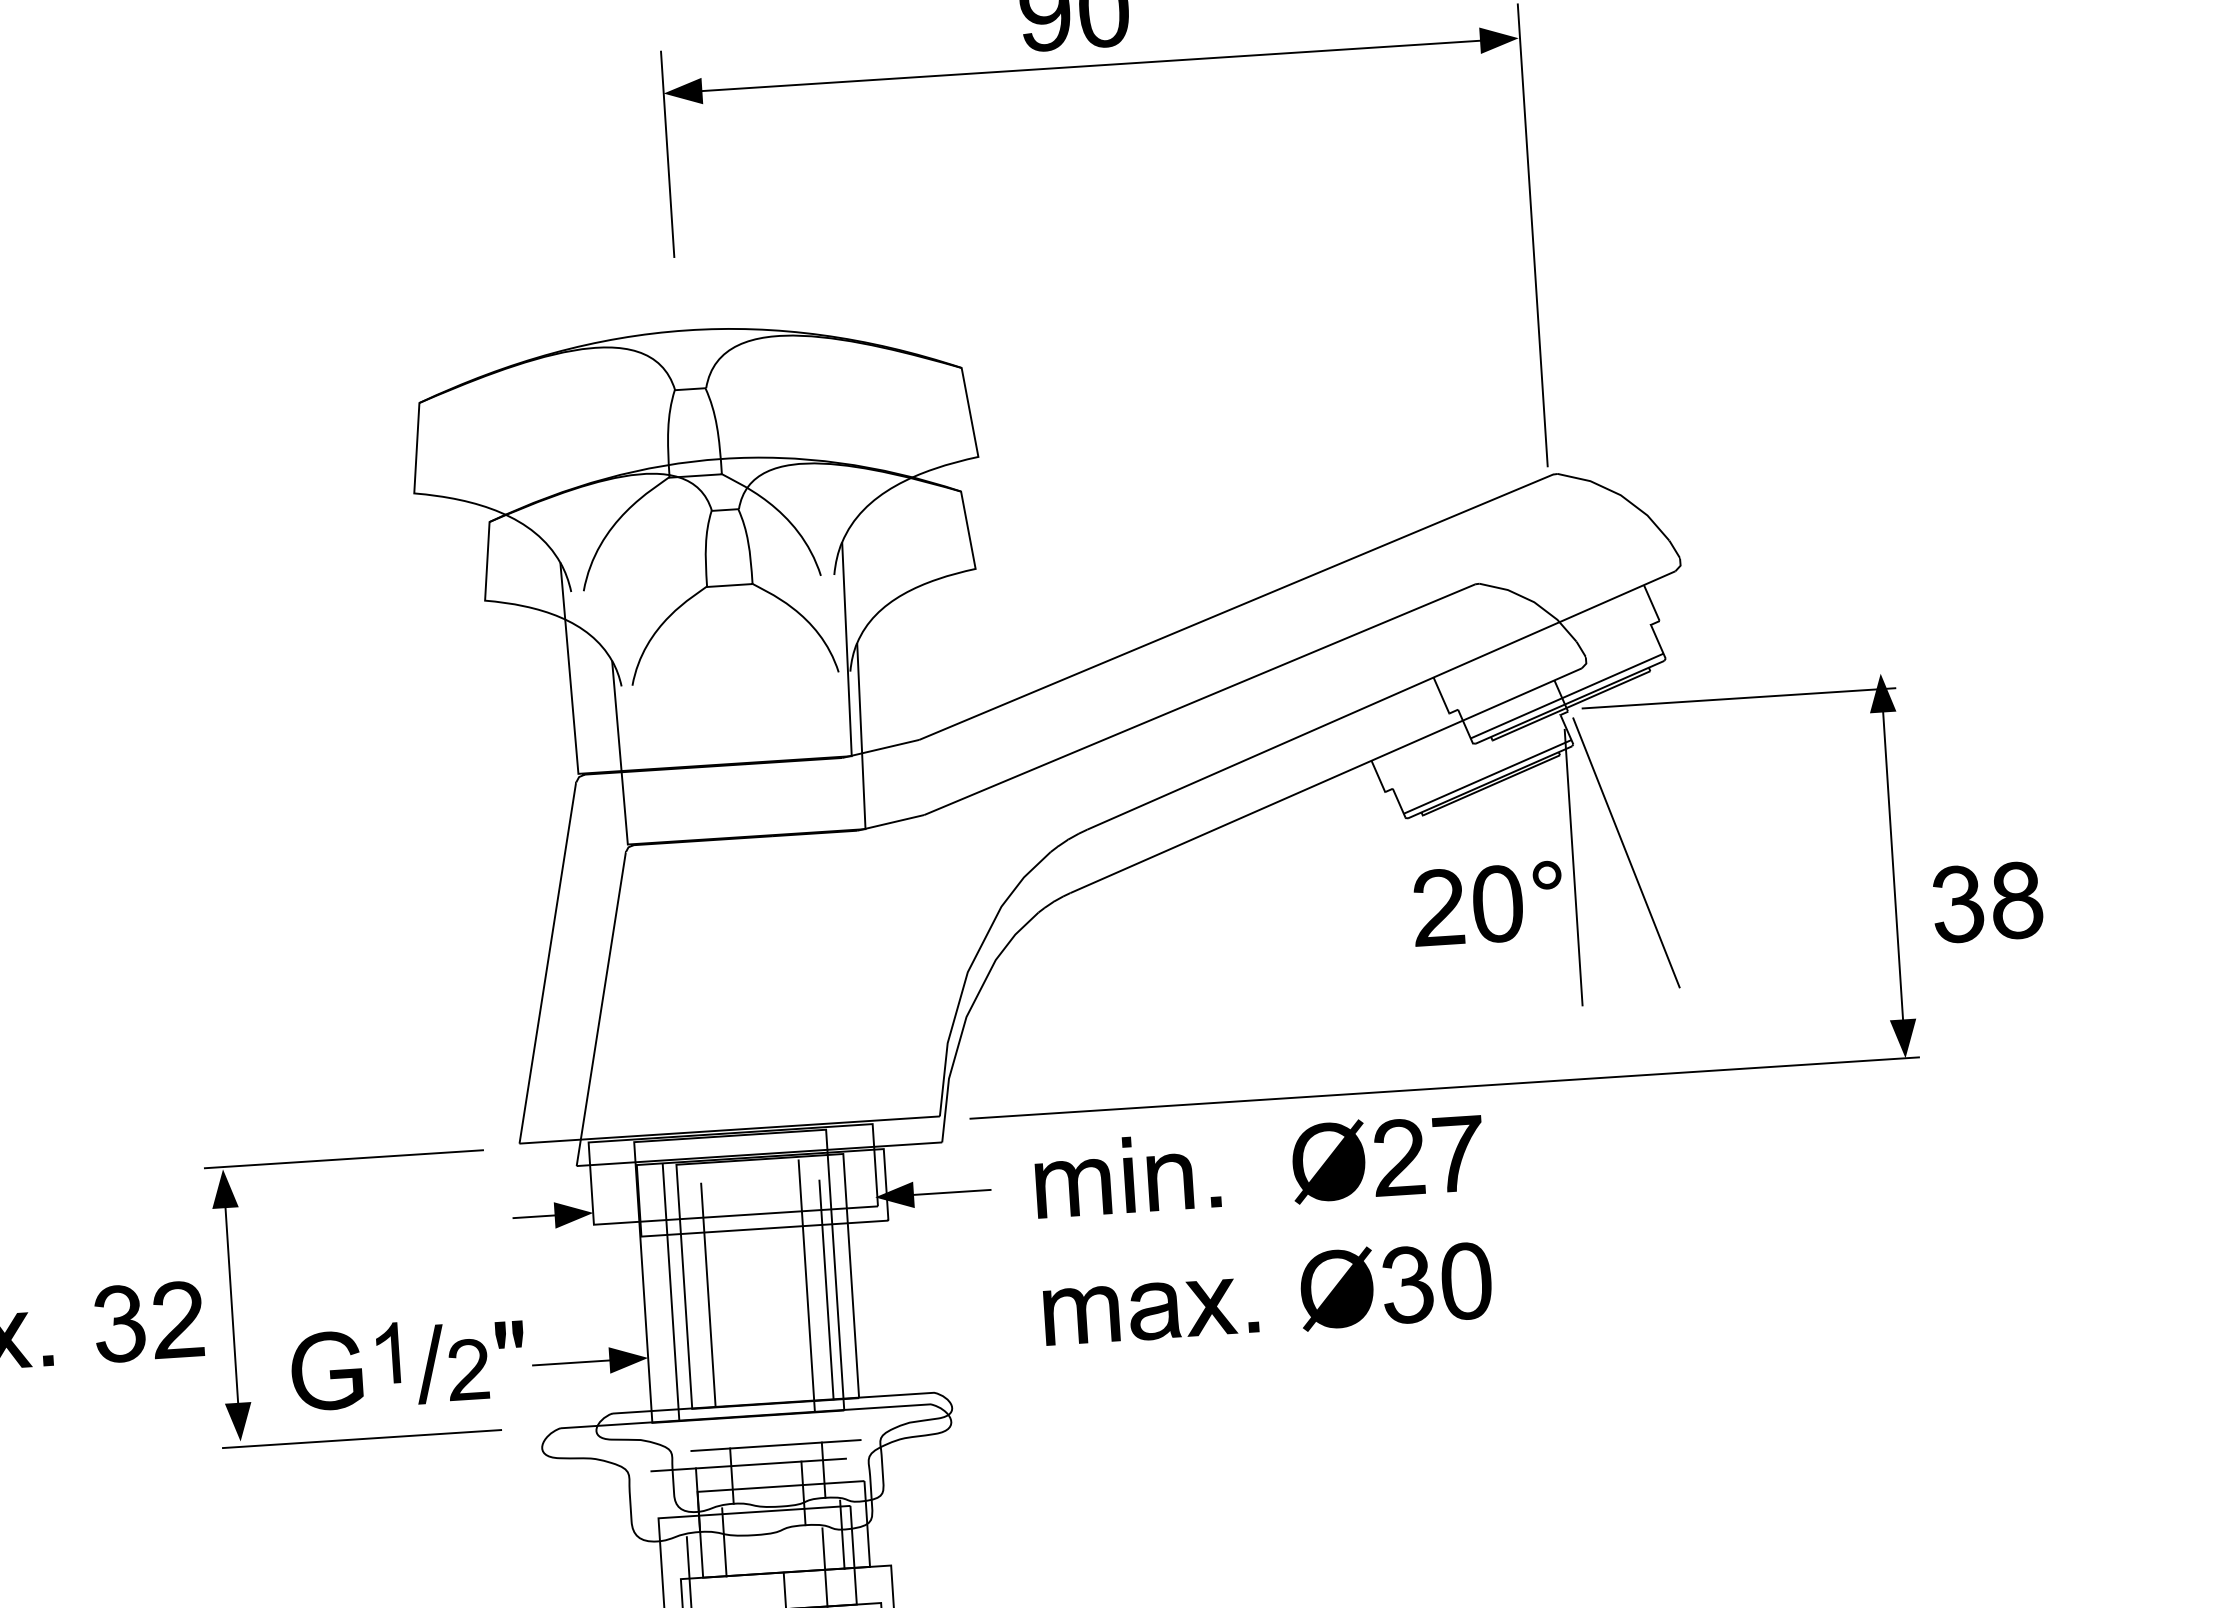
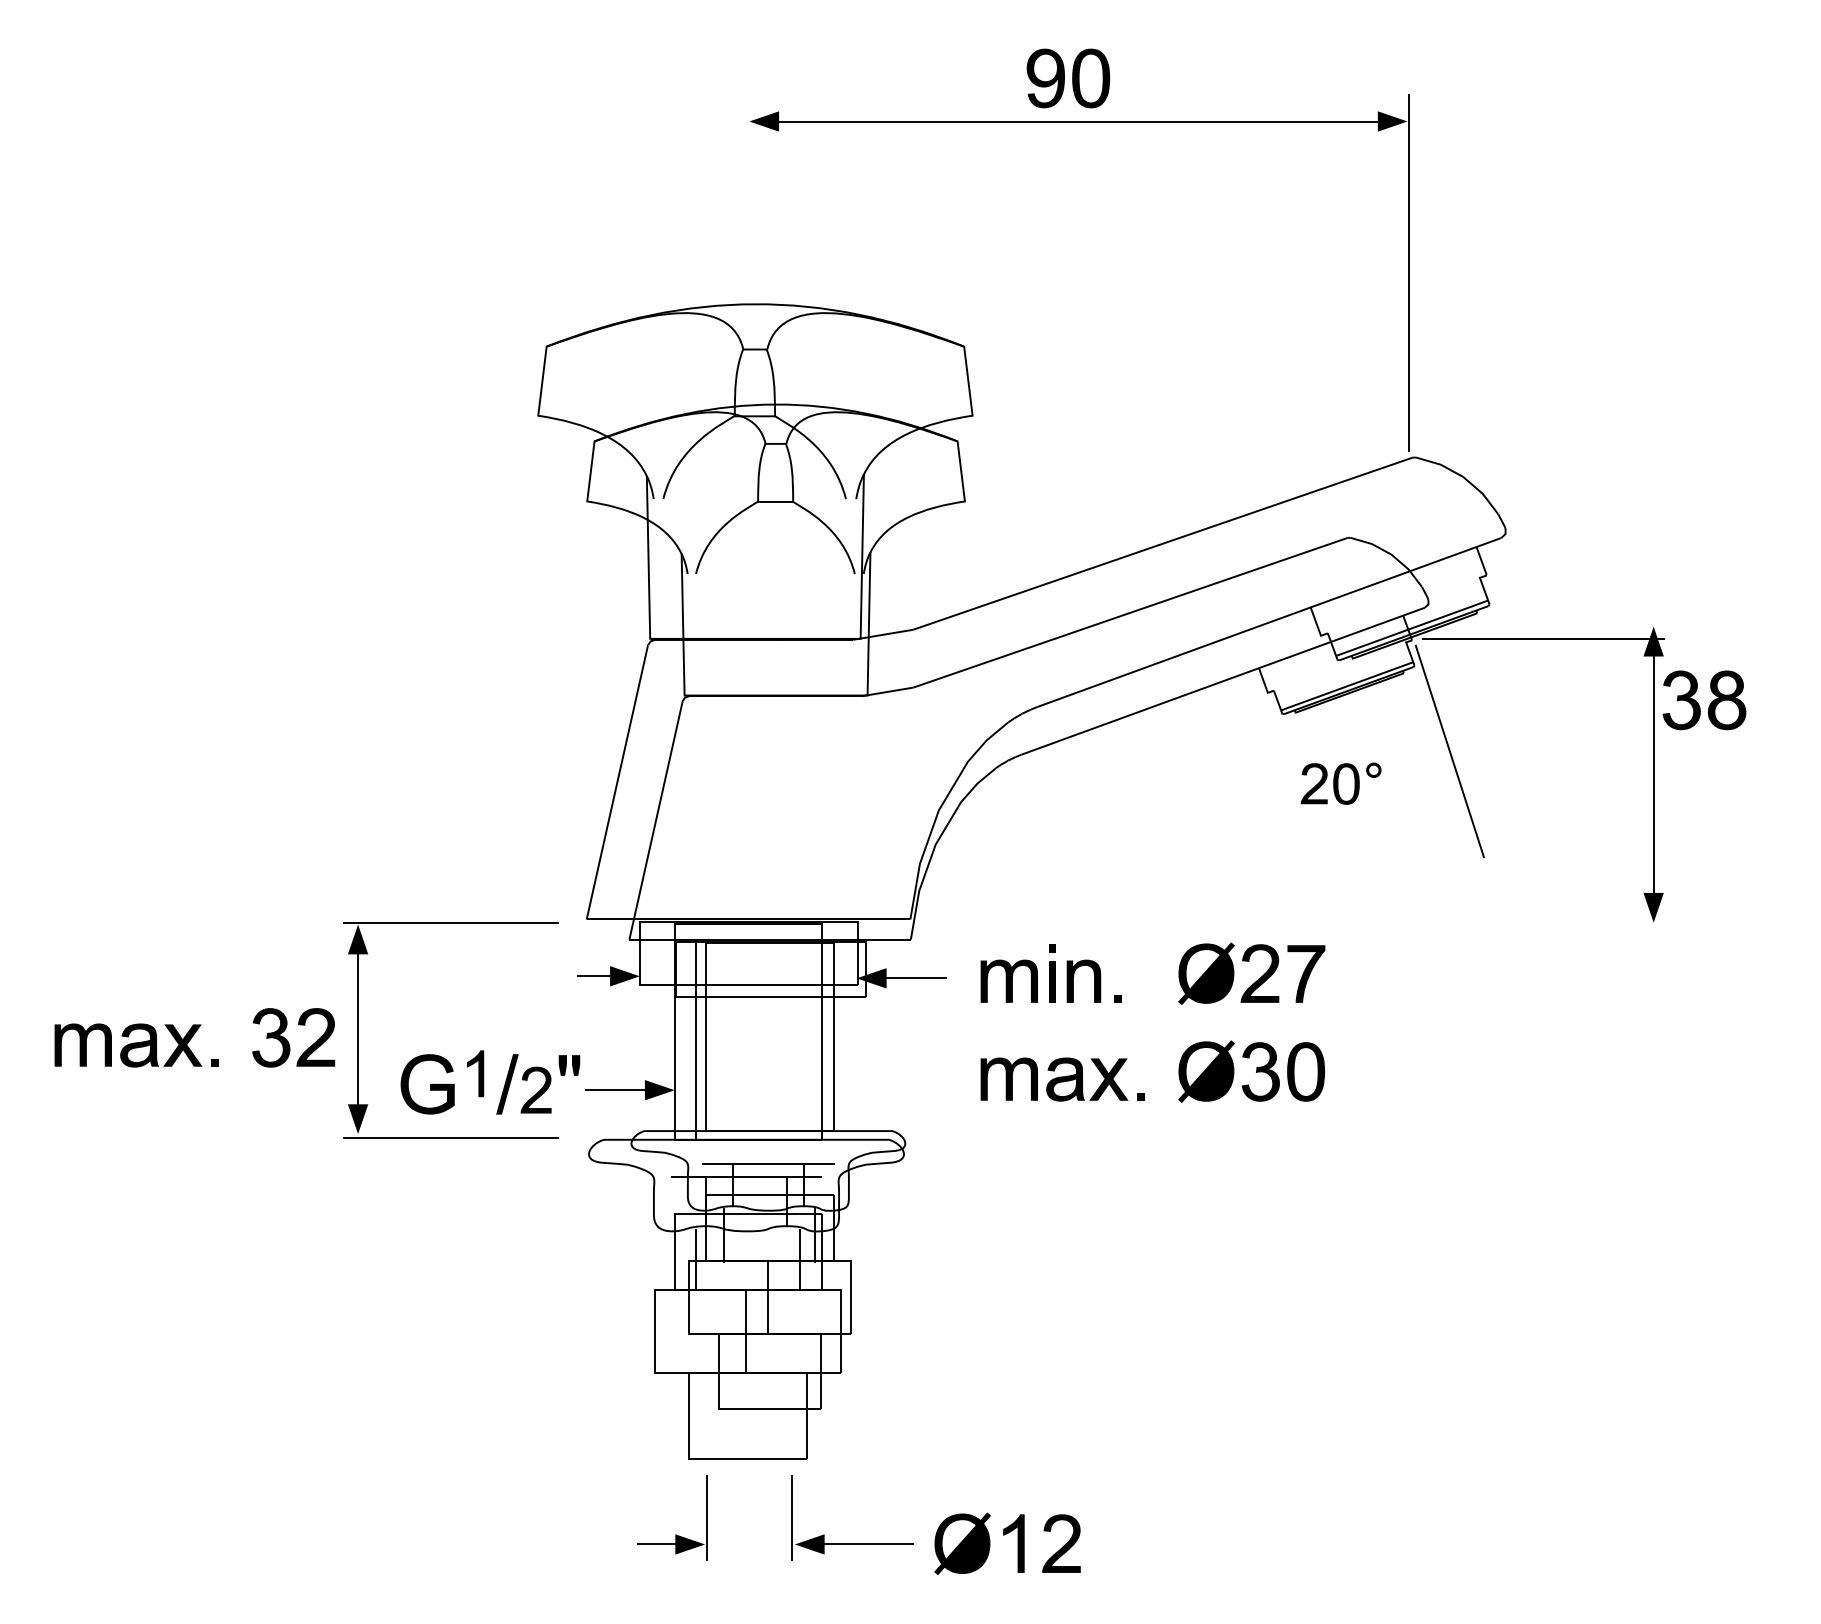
line: (667, 154) -> (749, 168), removed
line: (1573, 868) -> (1408, 760), removed
part: (1487, 903) -> (1340, 783), size x0.7
part: (1995, 904) -> (1710, 702), moved
line: (1444, 1087) -> (1298, 922), removed
line: (806, 1285) -> (799, 1042), removed
line: (826, 1289) -> (814, 1046), removed
line: (709, 1295) -> (724, 1045), removed

